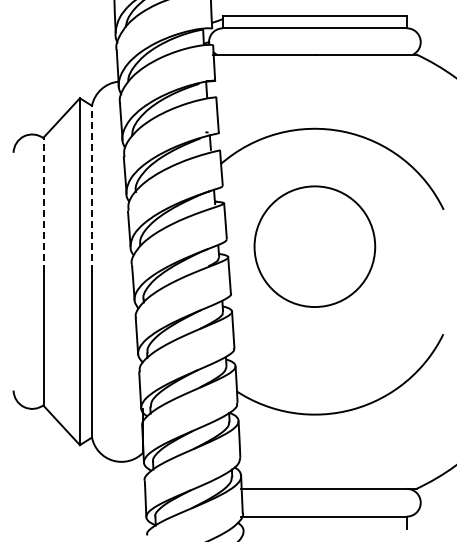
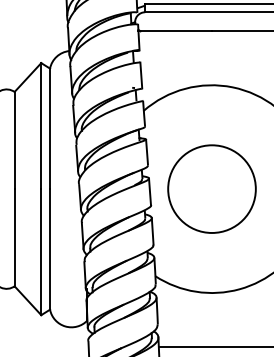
line: (92, 188) -> (50, 128), dashed -> solid
line: (43, 204) -> (14, 140), dashed -> solid
circle: (314, 246) -> (211, 188), moved

